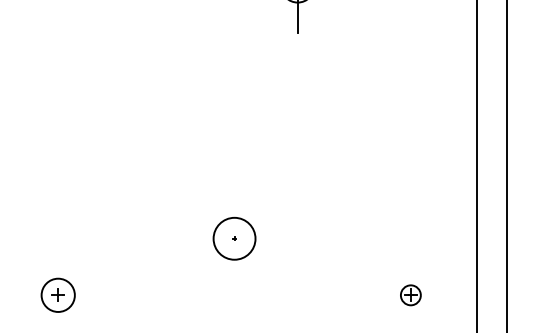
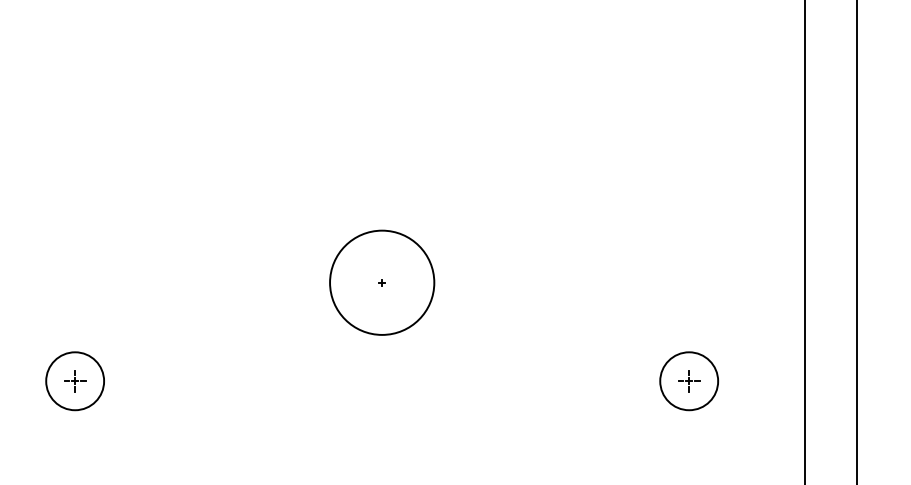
circle: (234, 238) -> (382, 282), size x1.43
circle: (410, 294) -> (688, 379), size x1.67

